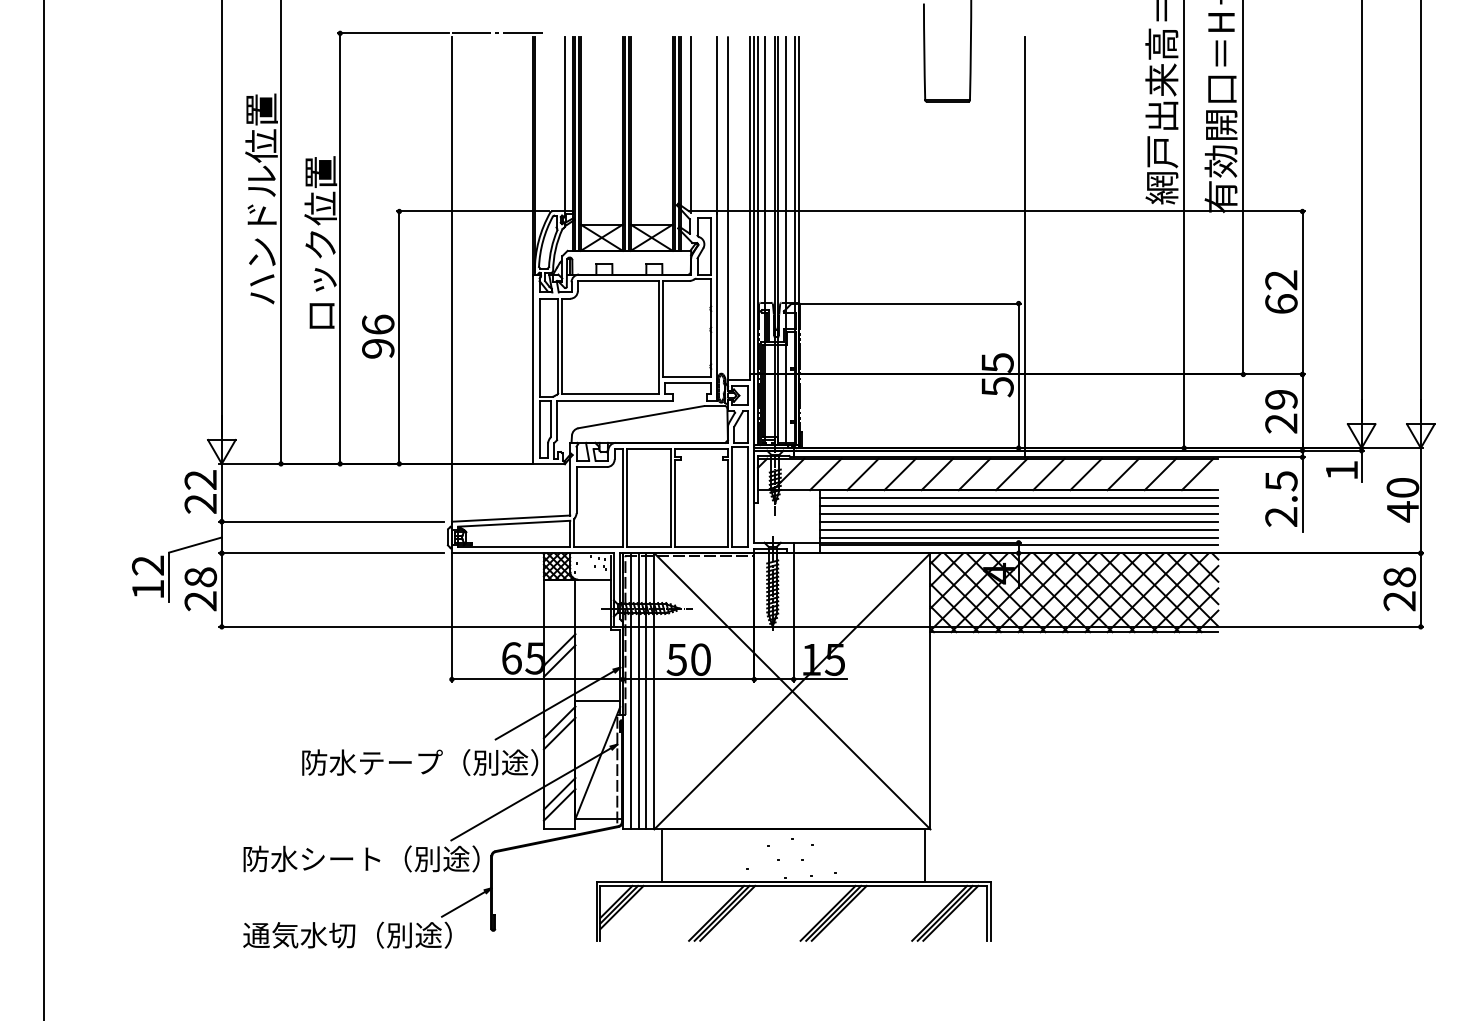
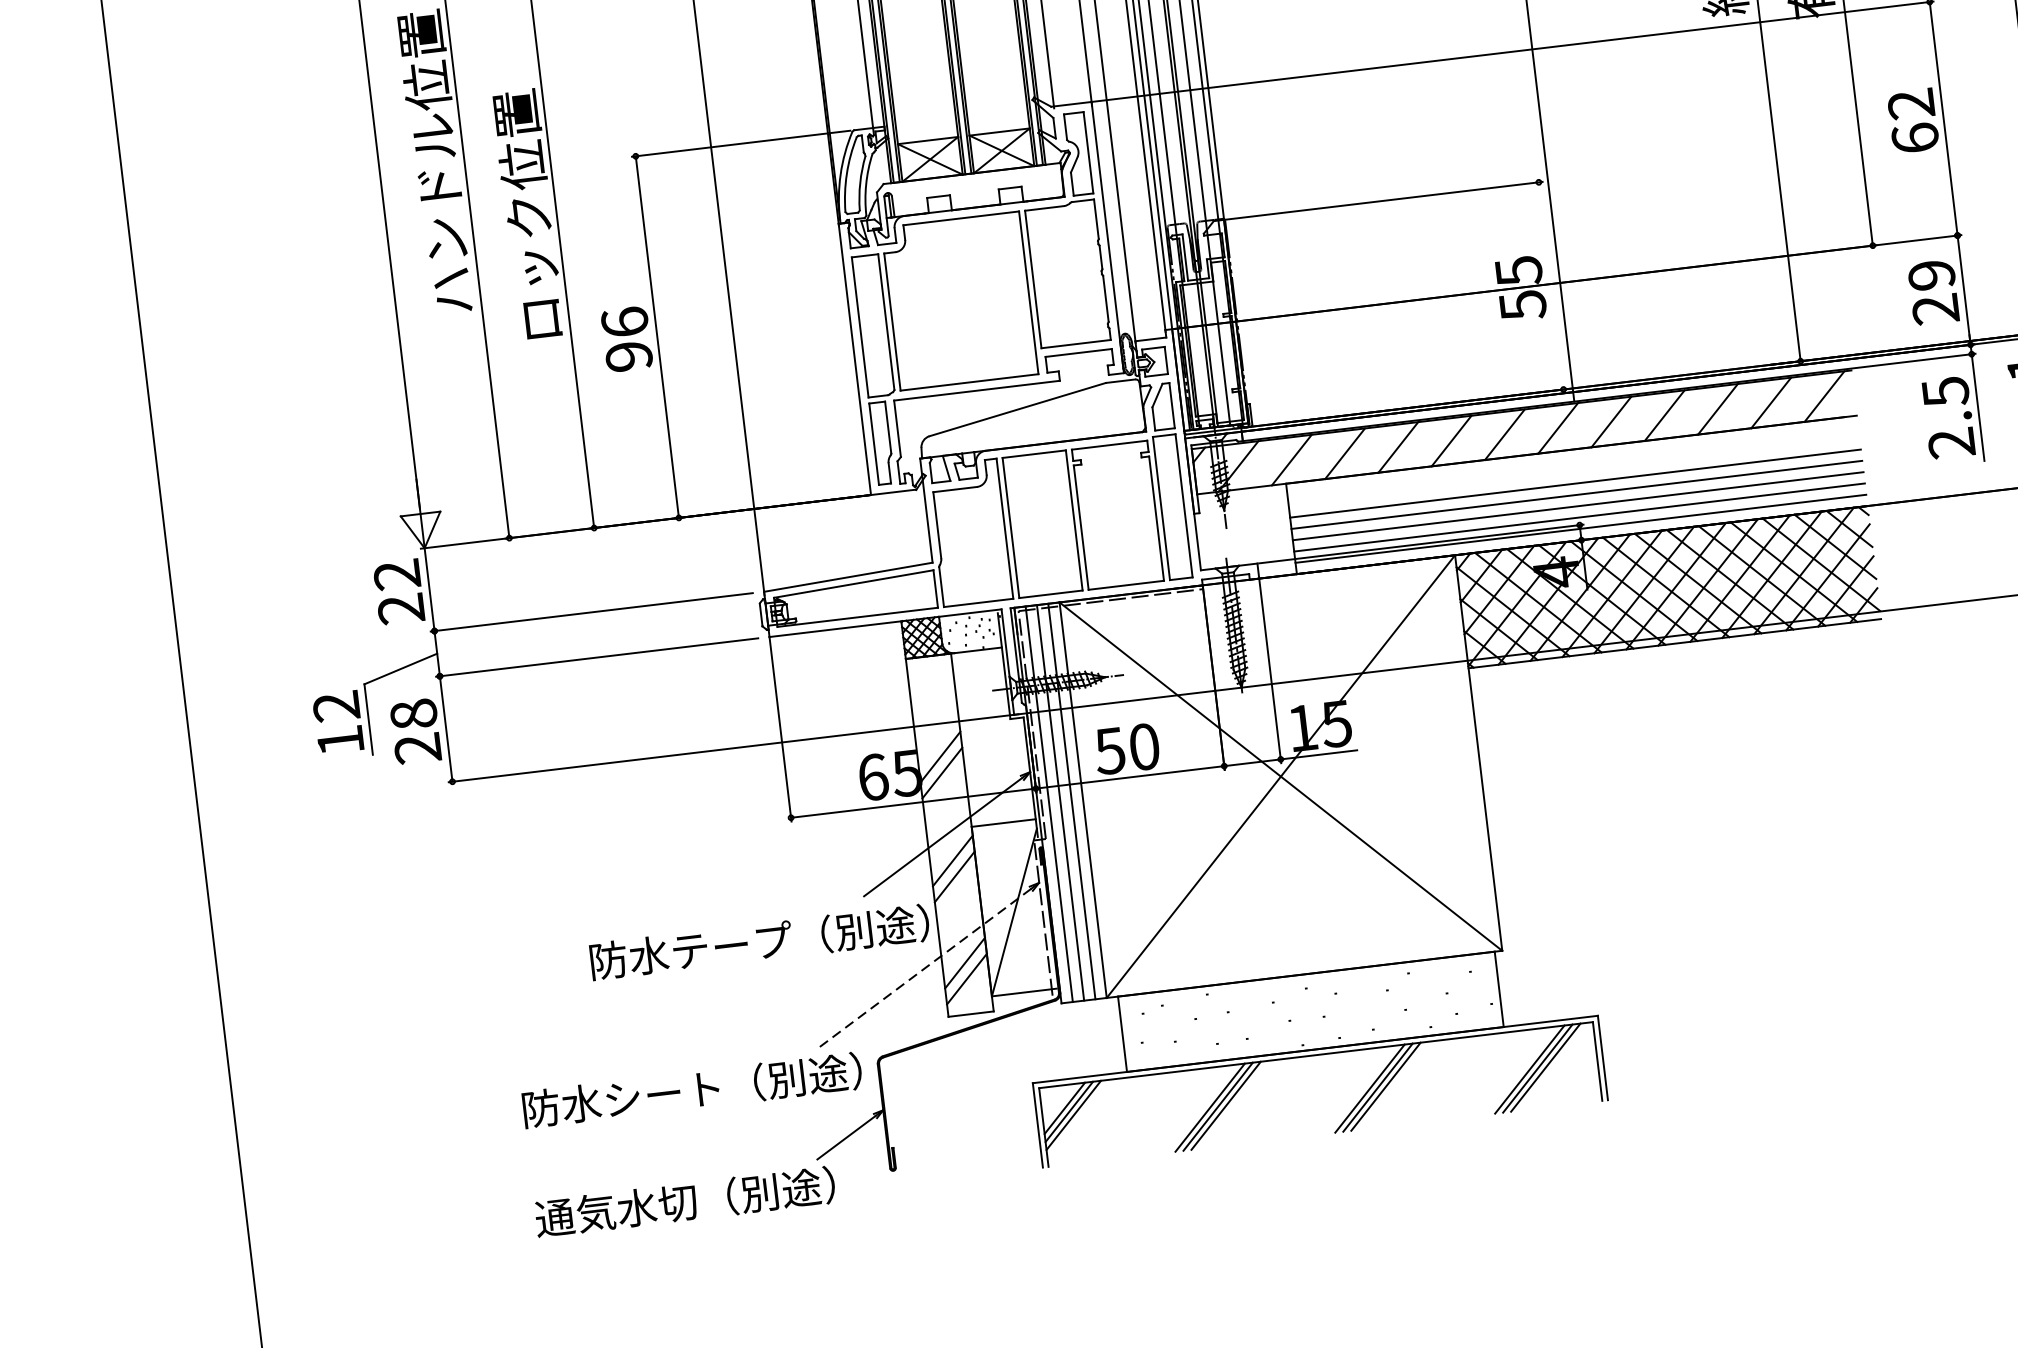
line: (1018, 375) -> (1550, 285), removed
line: (1019, 498) -> (1573, 461), removed
line: (1019, 505) -> (1574, 471), removed
line: (530, 794) -> (923, 969), solid -> dashed

